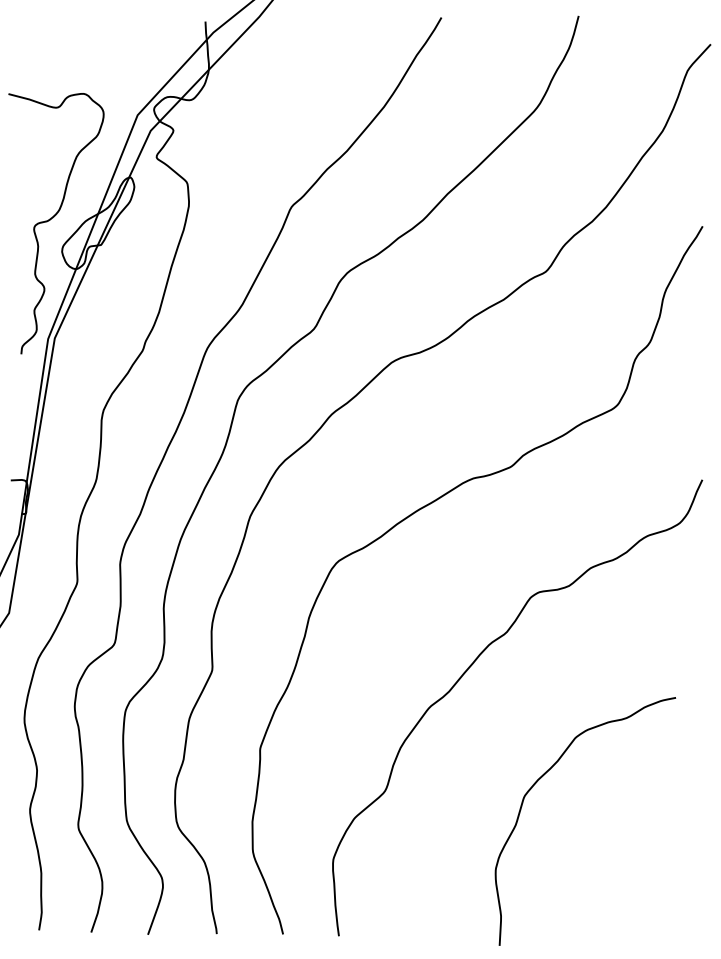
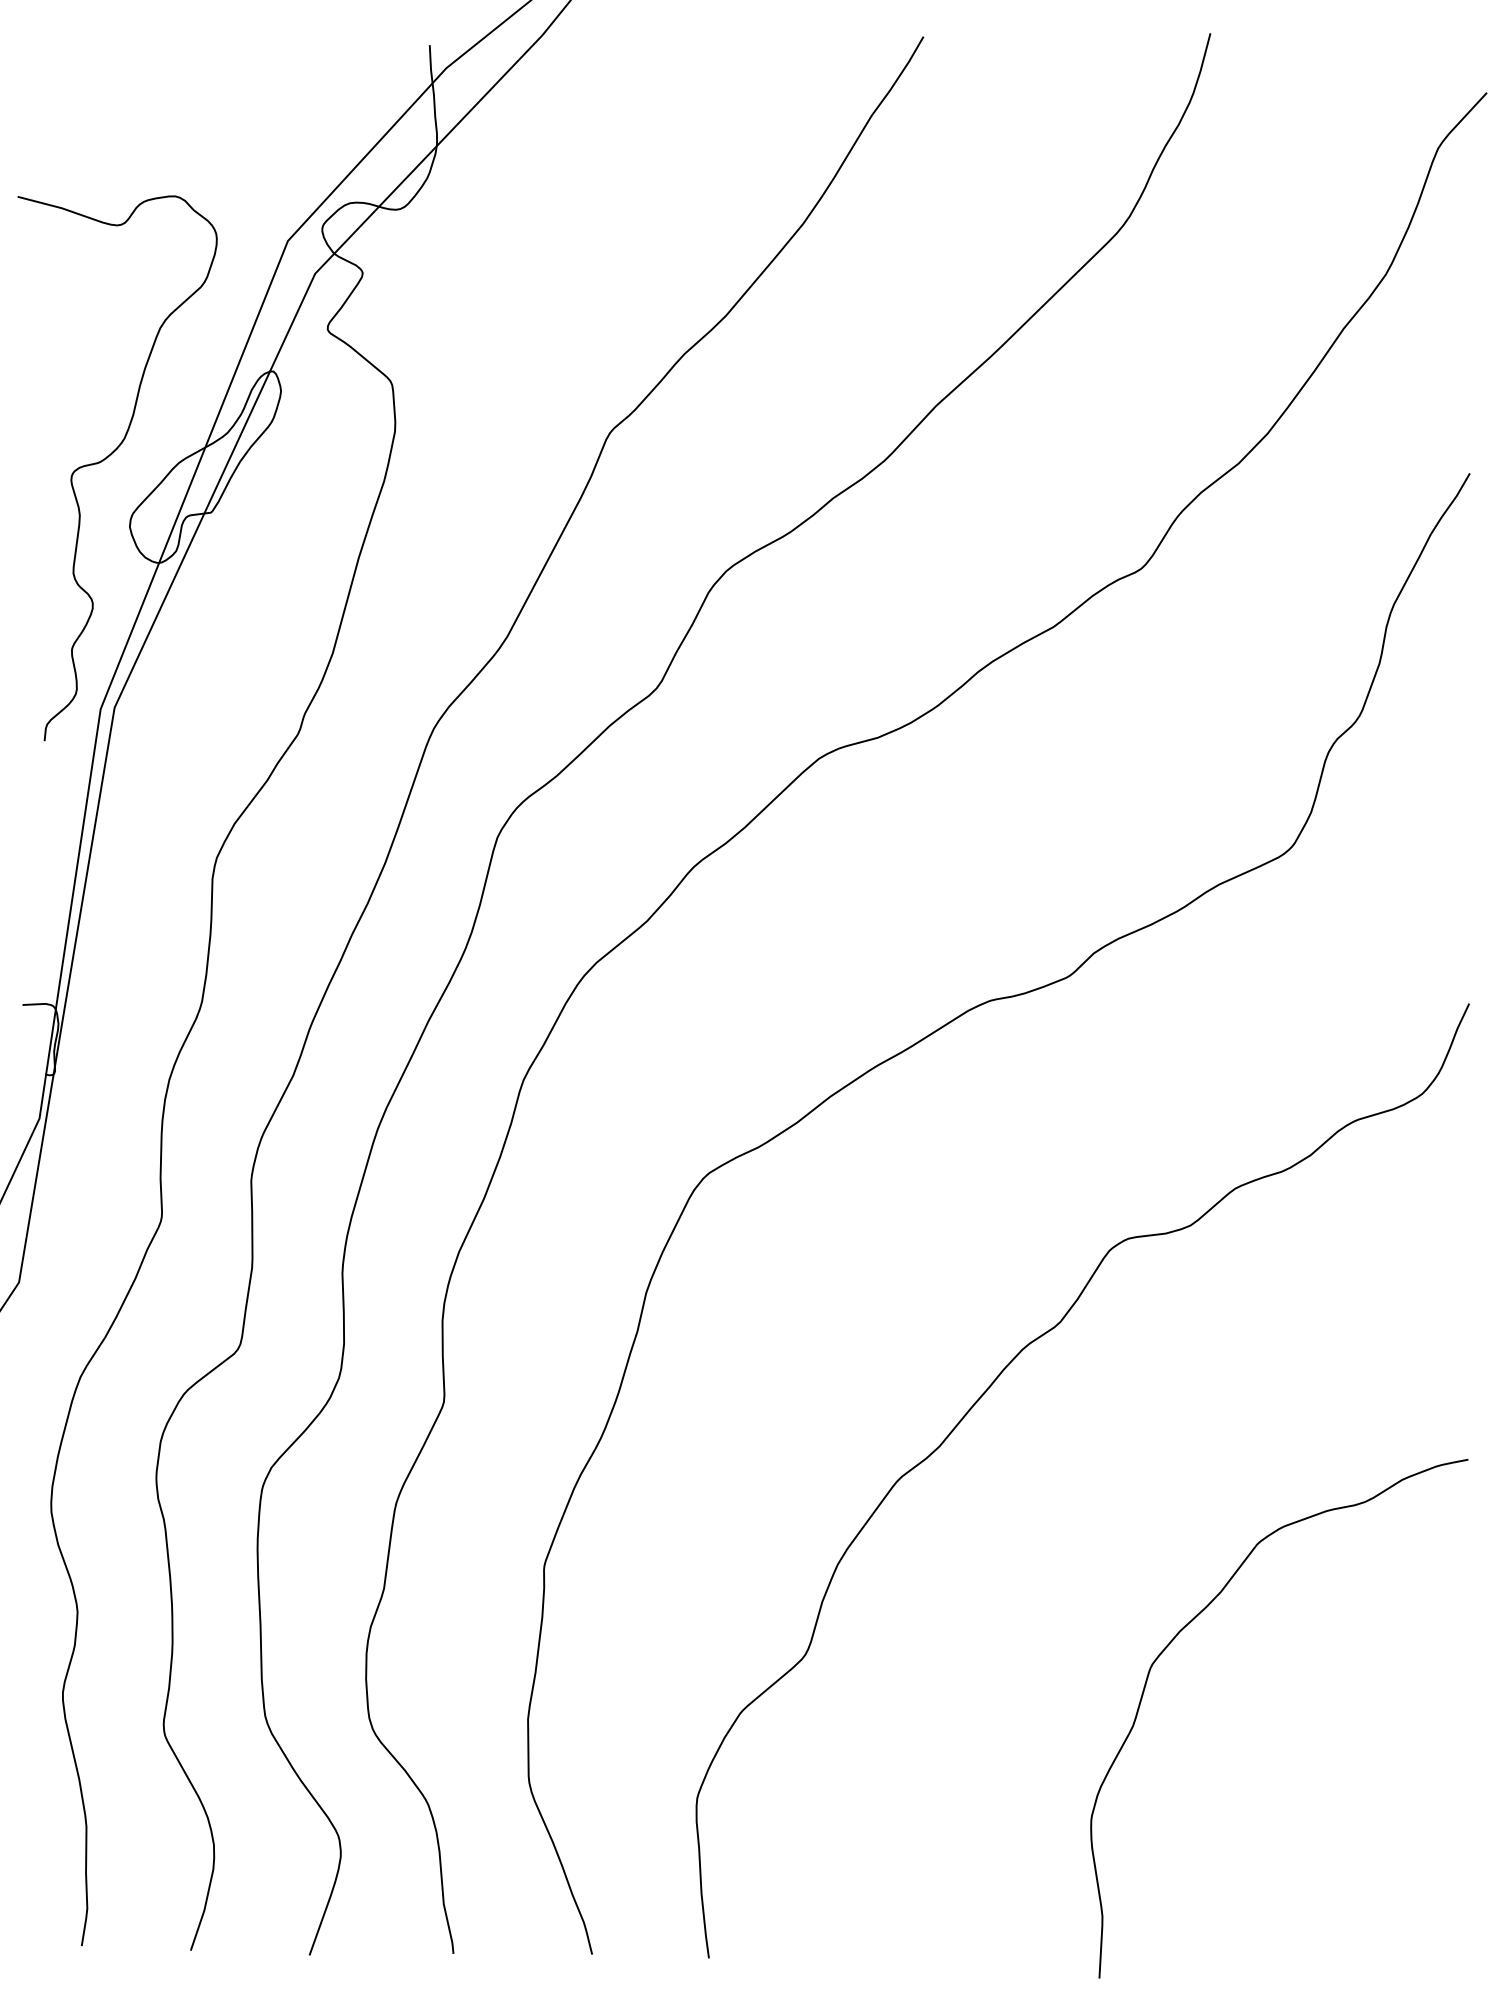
curve: (542, 777) -> (1189, 1626), moved

